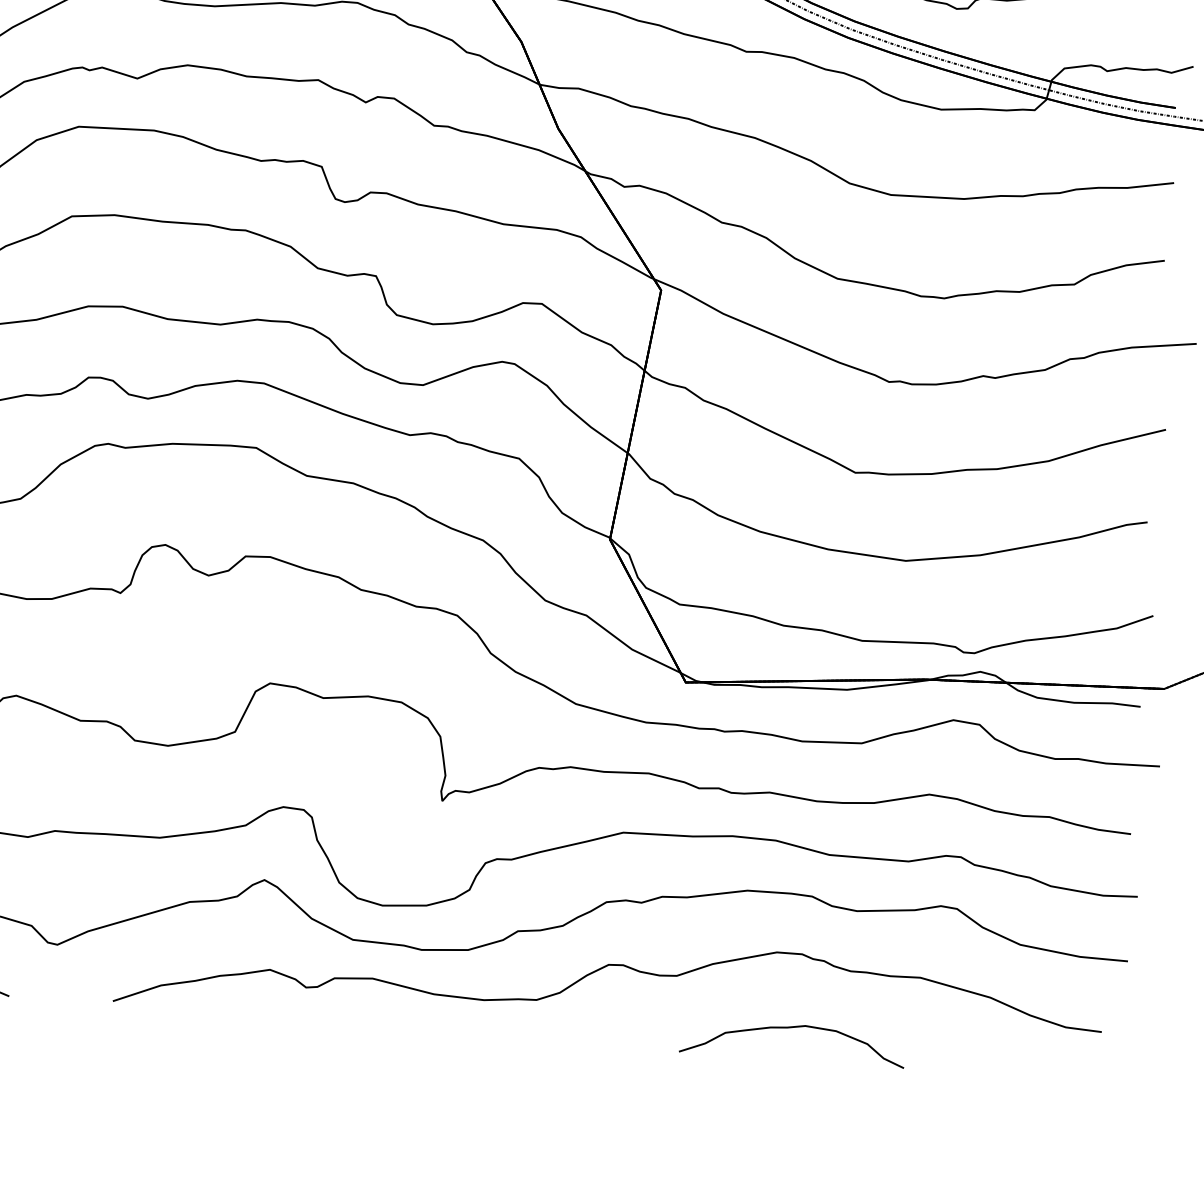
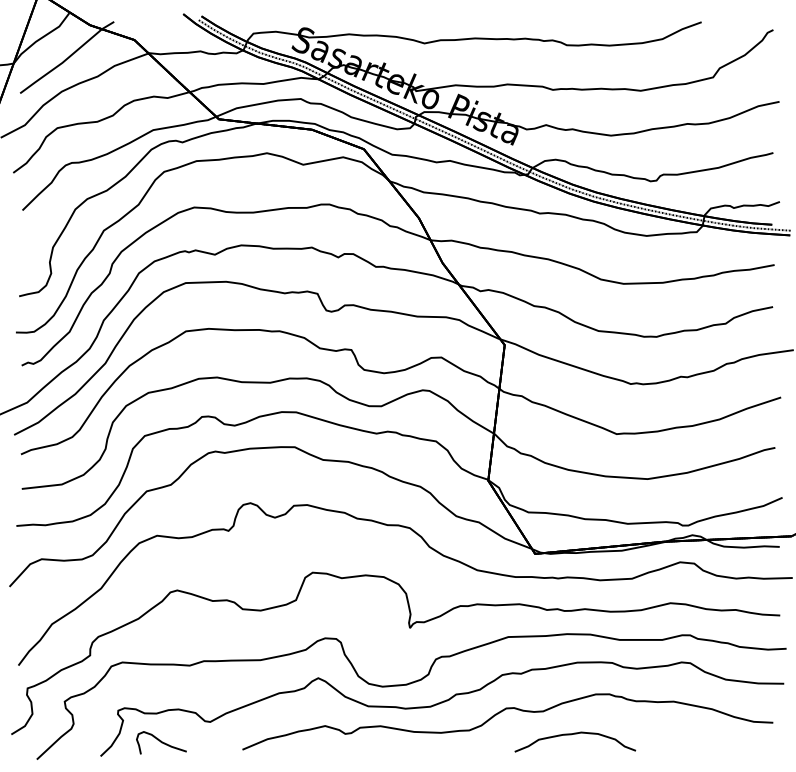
curve: (794, 1028) -> (575, 734), moved

